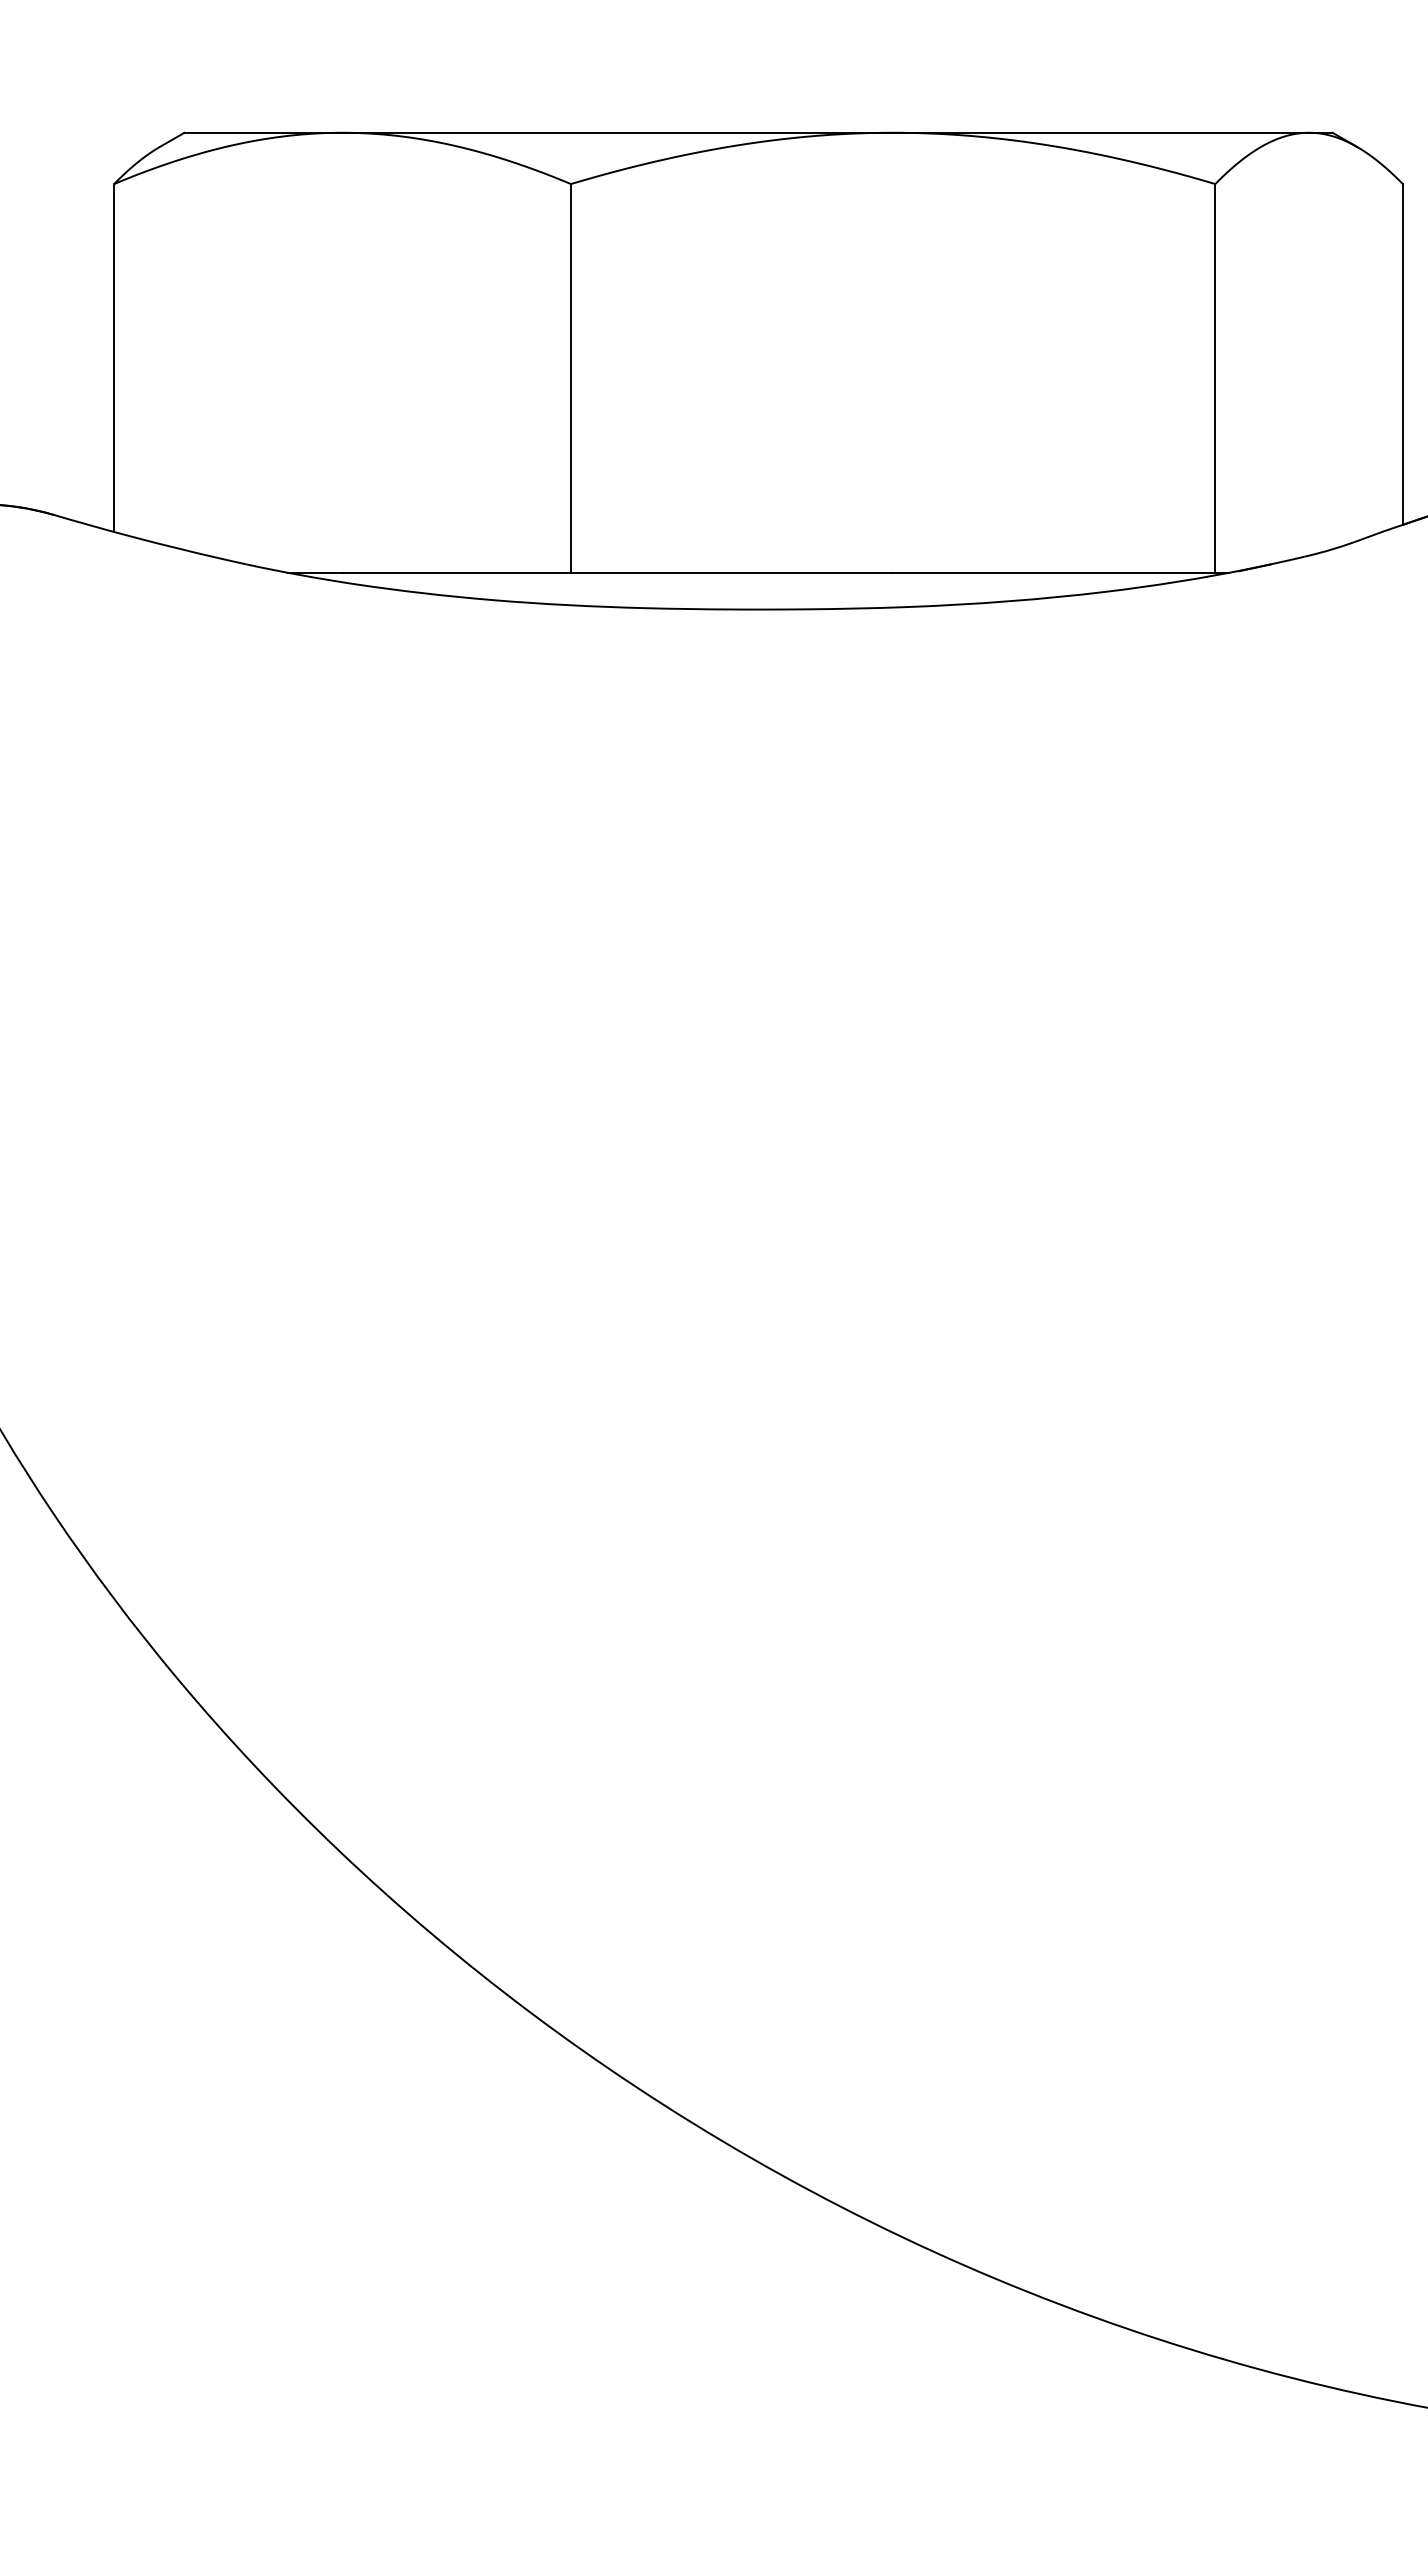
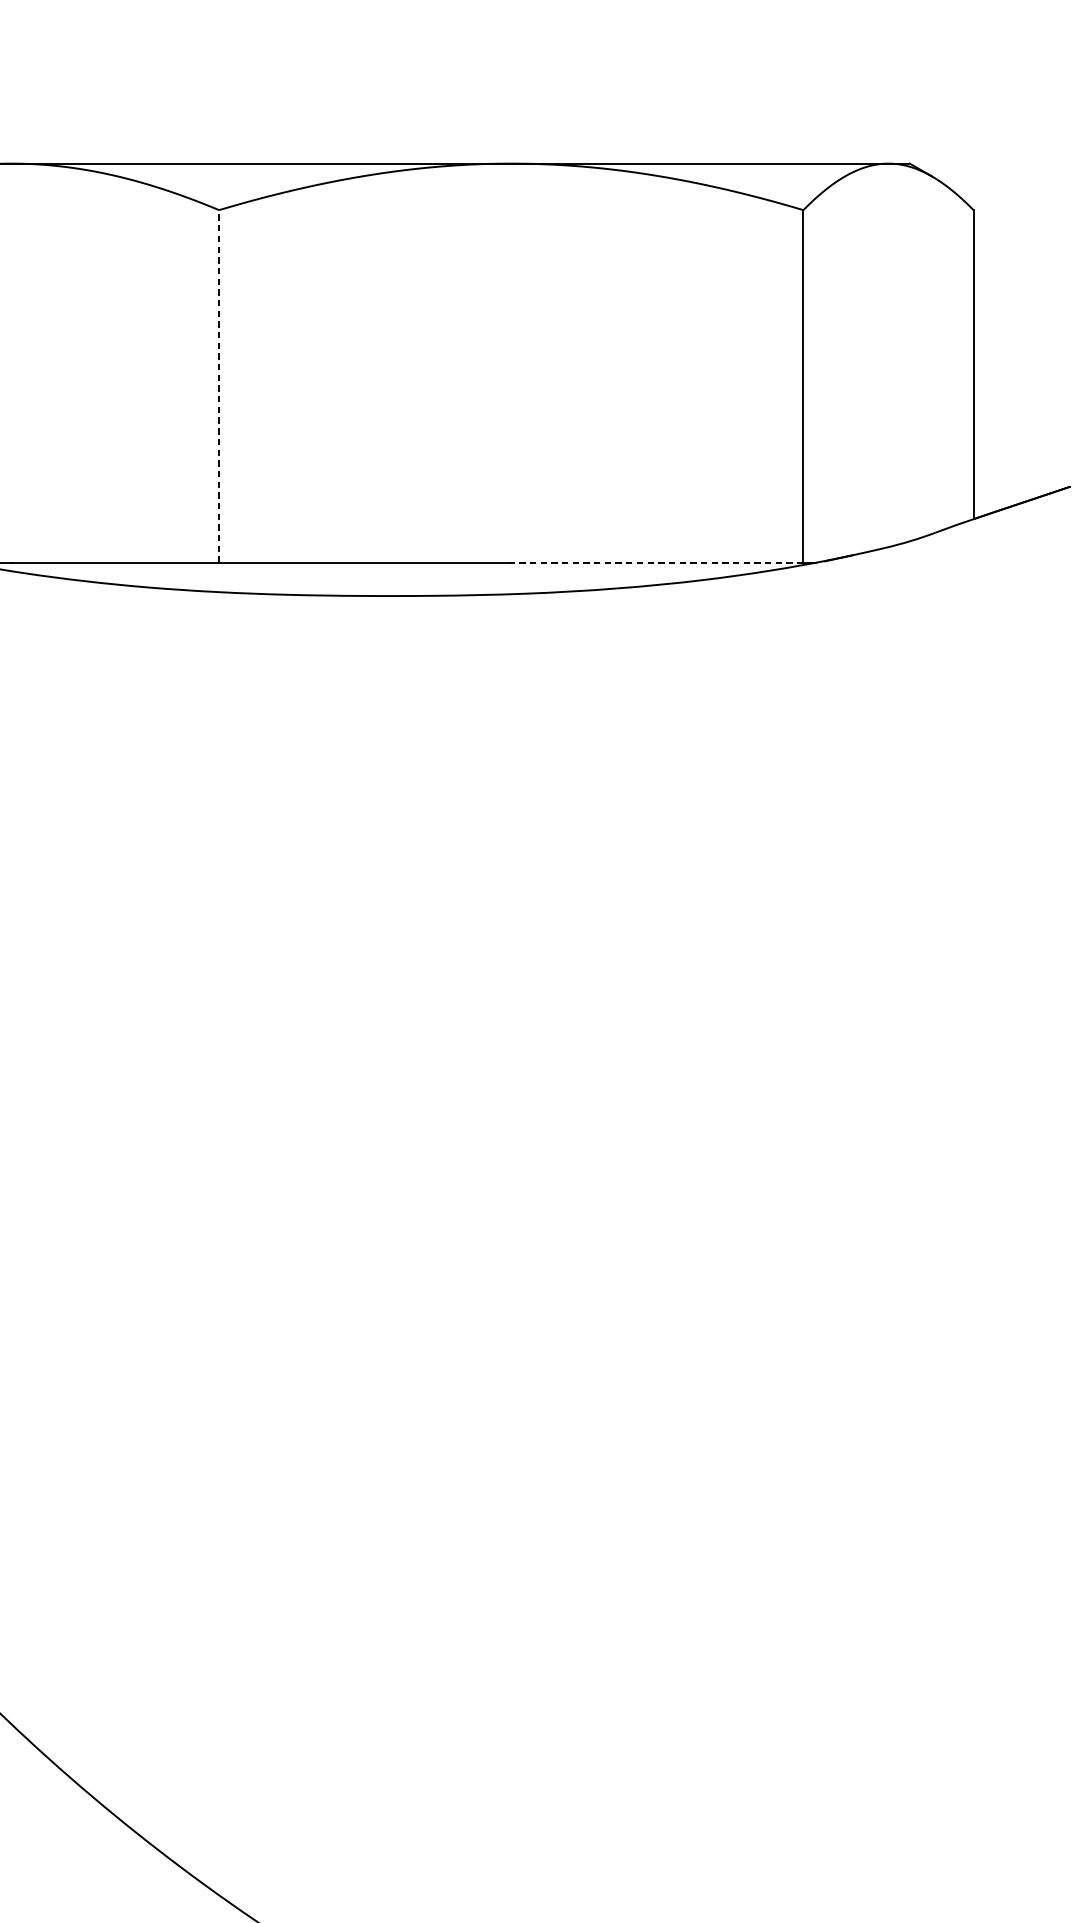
line: (570, 377) -> (218, 385), solid -> dashed
line: (1053, 572) -> (656, 562), solid -> dashed

